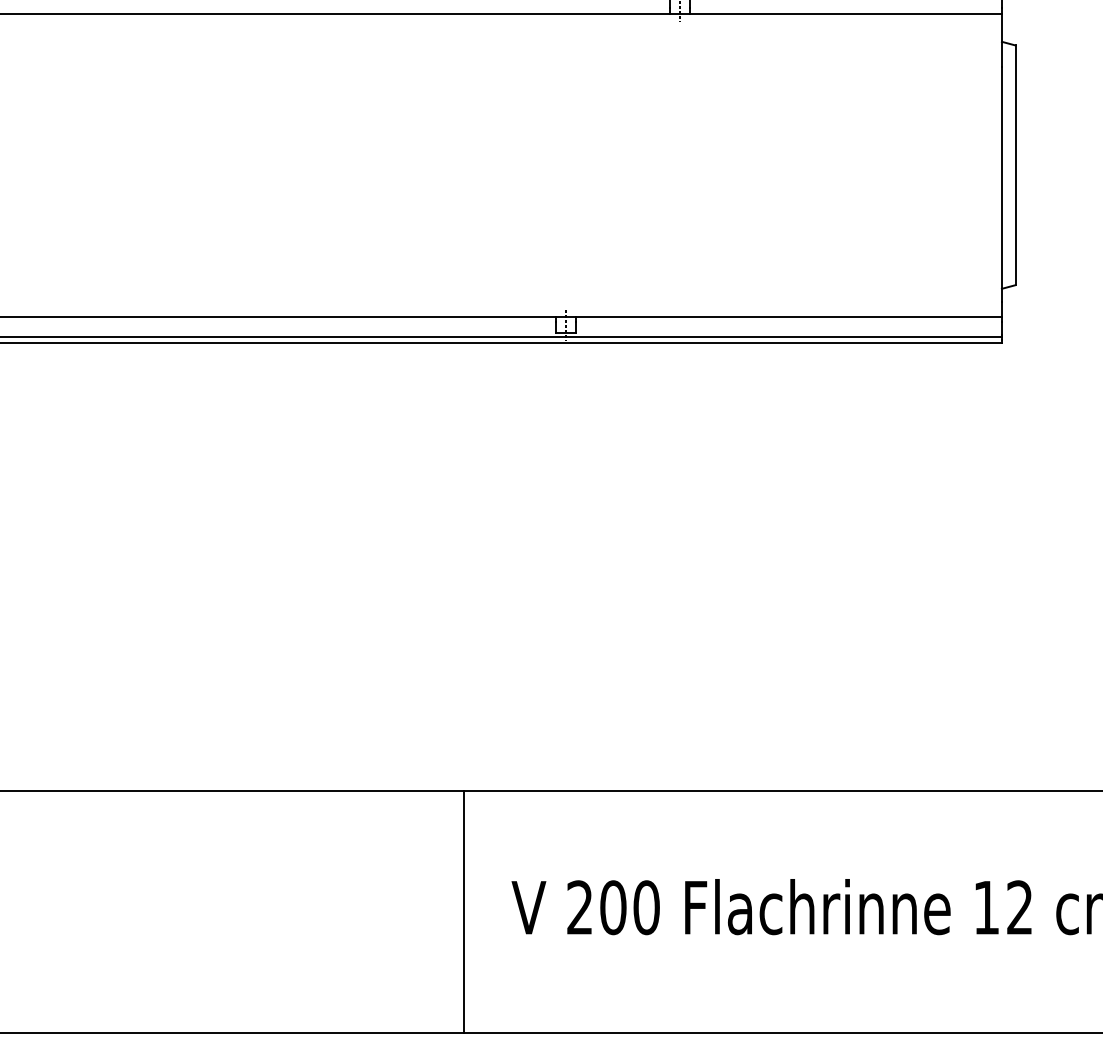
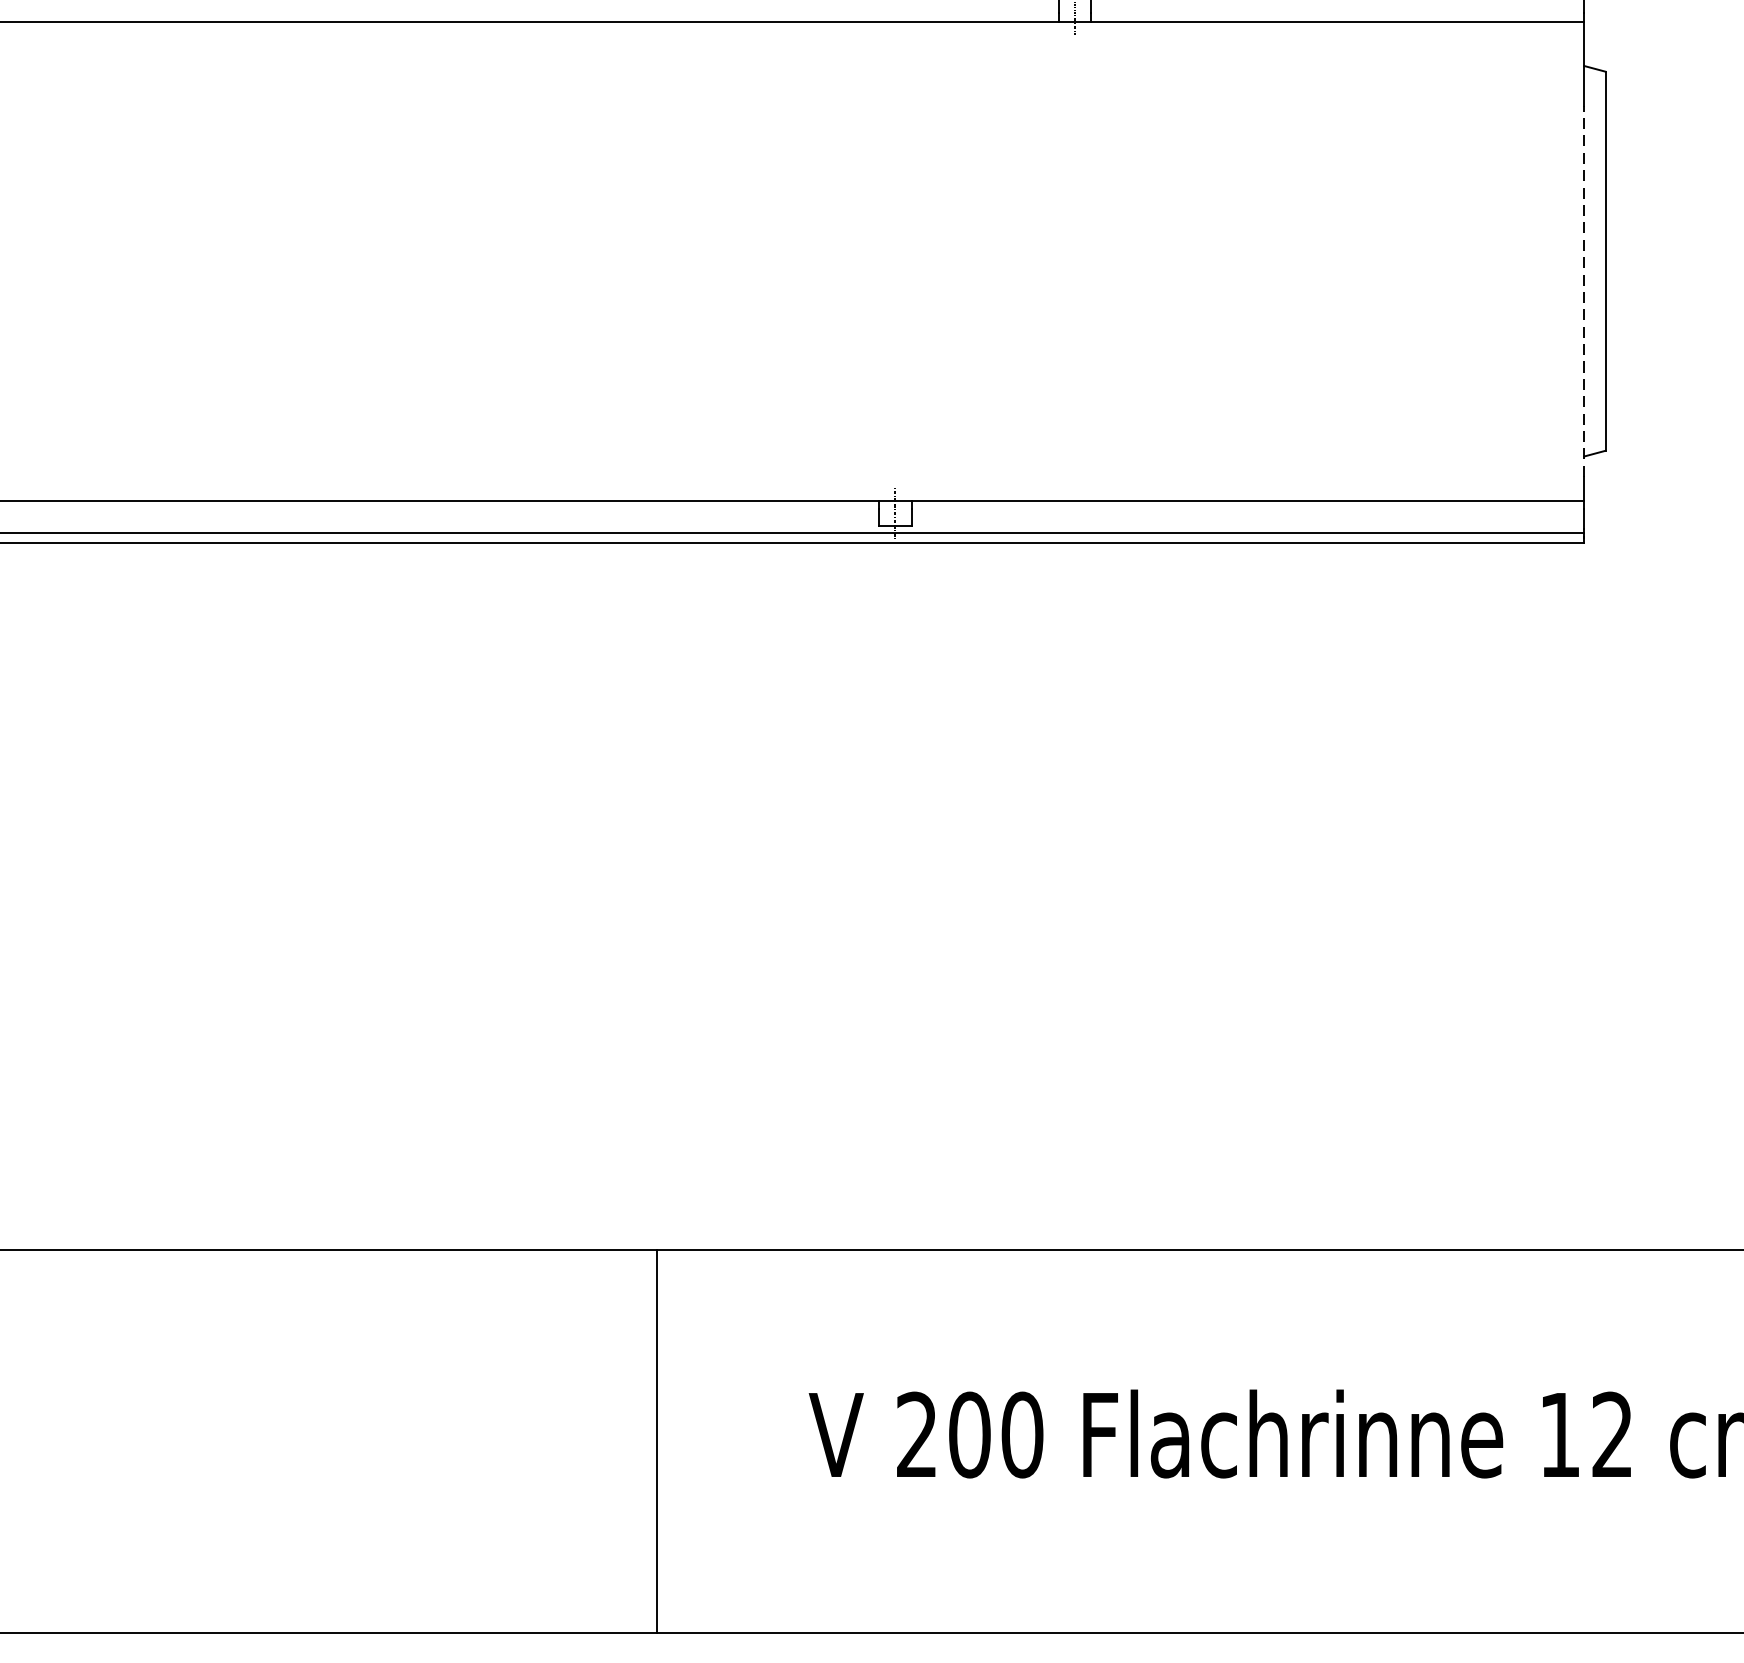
line: (1001, 183) -> (1583, 289), solid -> dashed
line: (463, 911) -> (656, 1441), moved

